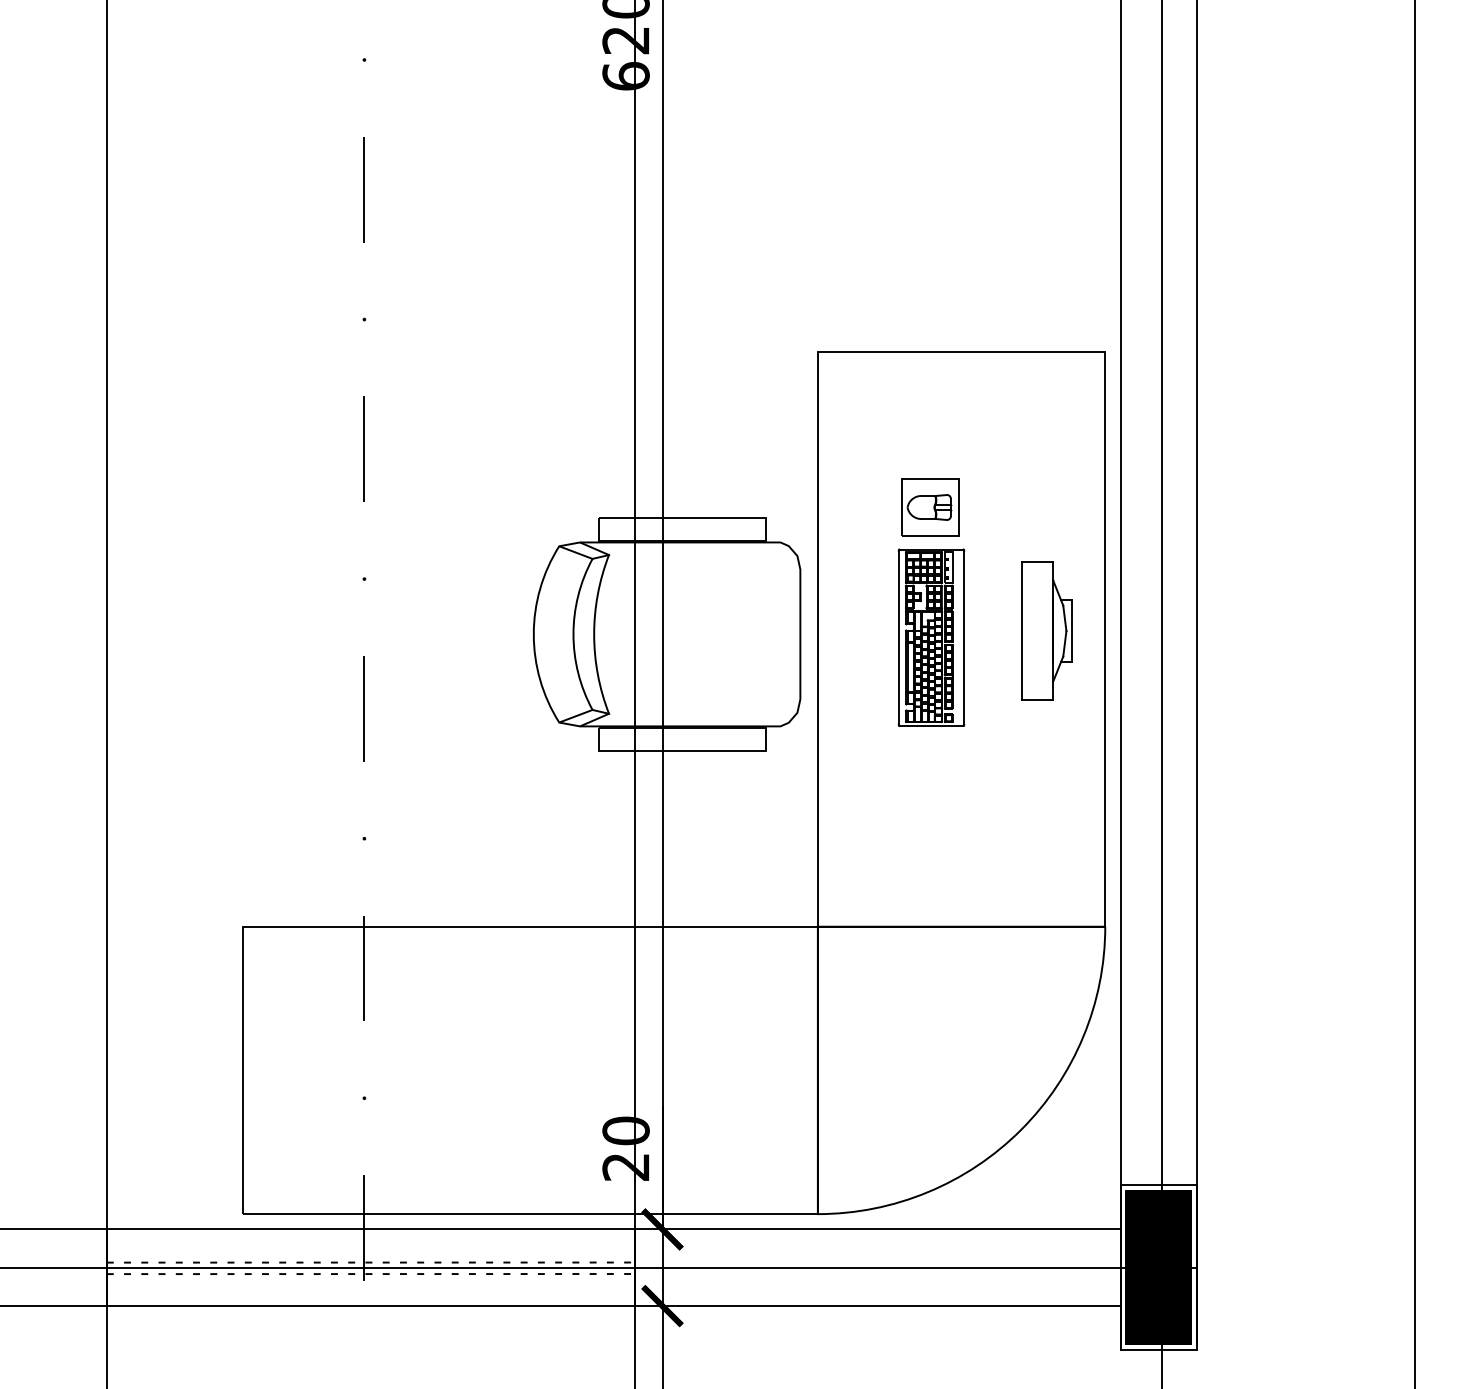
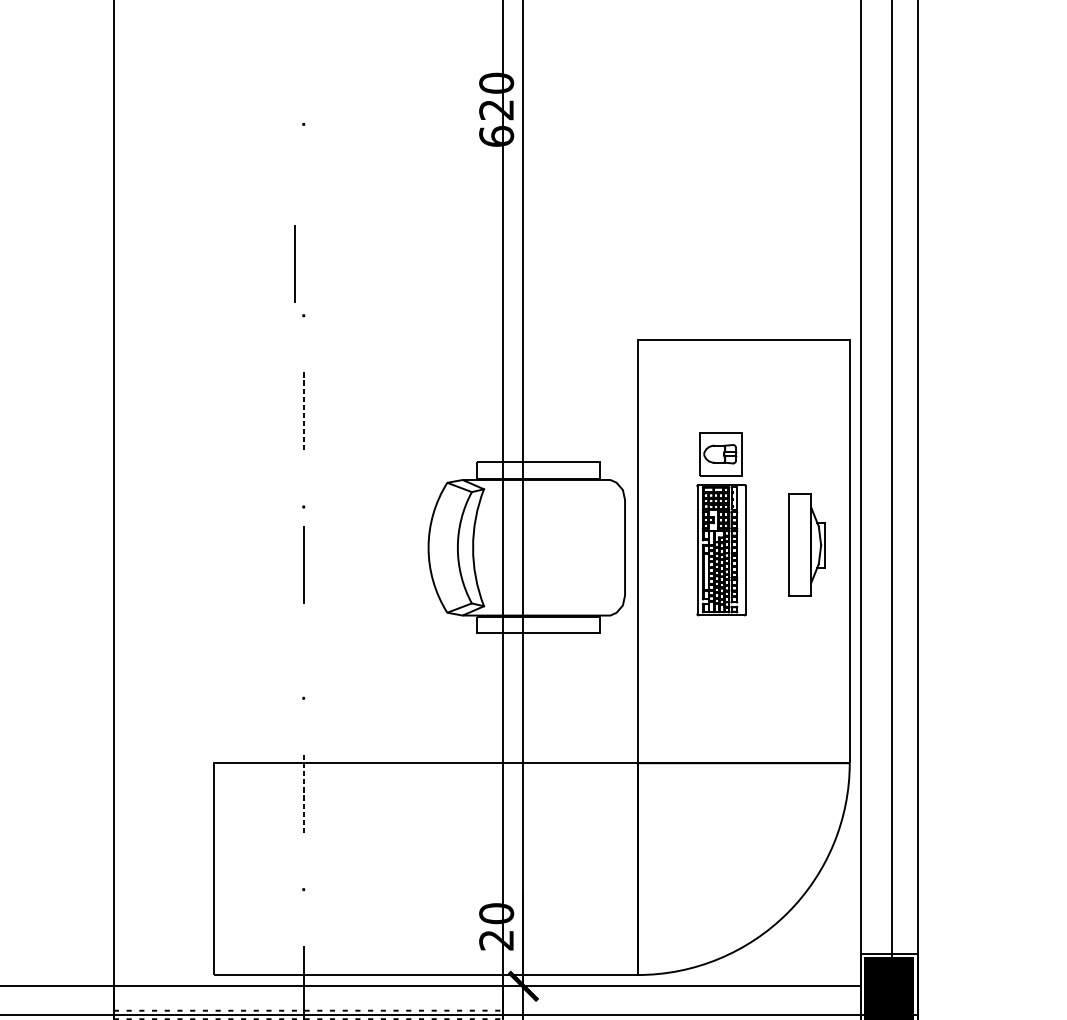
line: (363, 189) -> (294, 263), moved
line: (364, 449) -> (303, 411), solid -> dashed
line: (363, 708) -> (303, 564), moved
line: (364, 968) -> (303, 793), solid -> dashed

